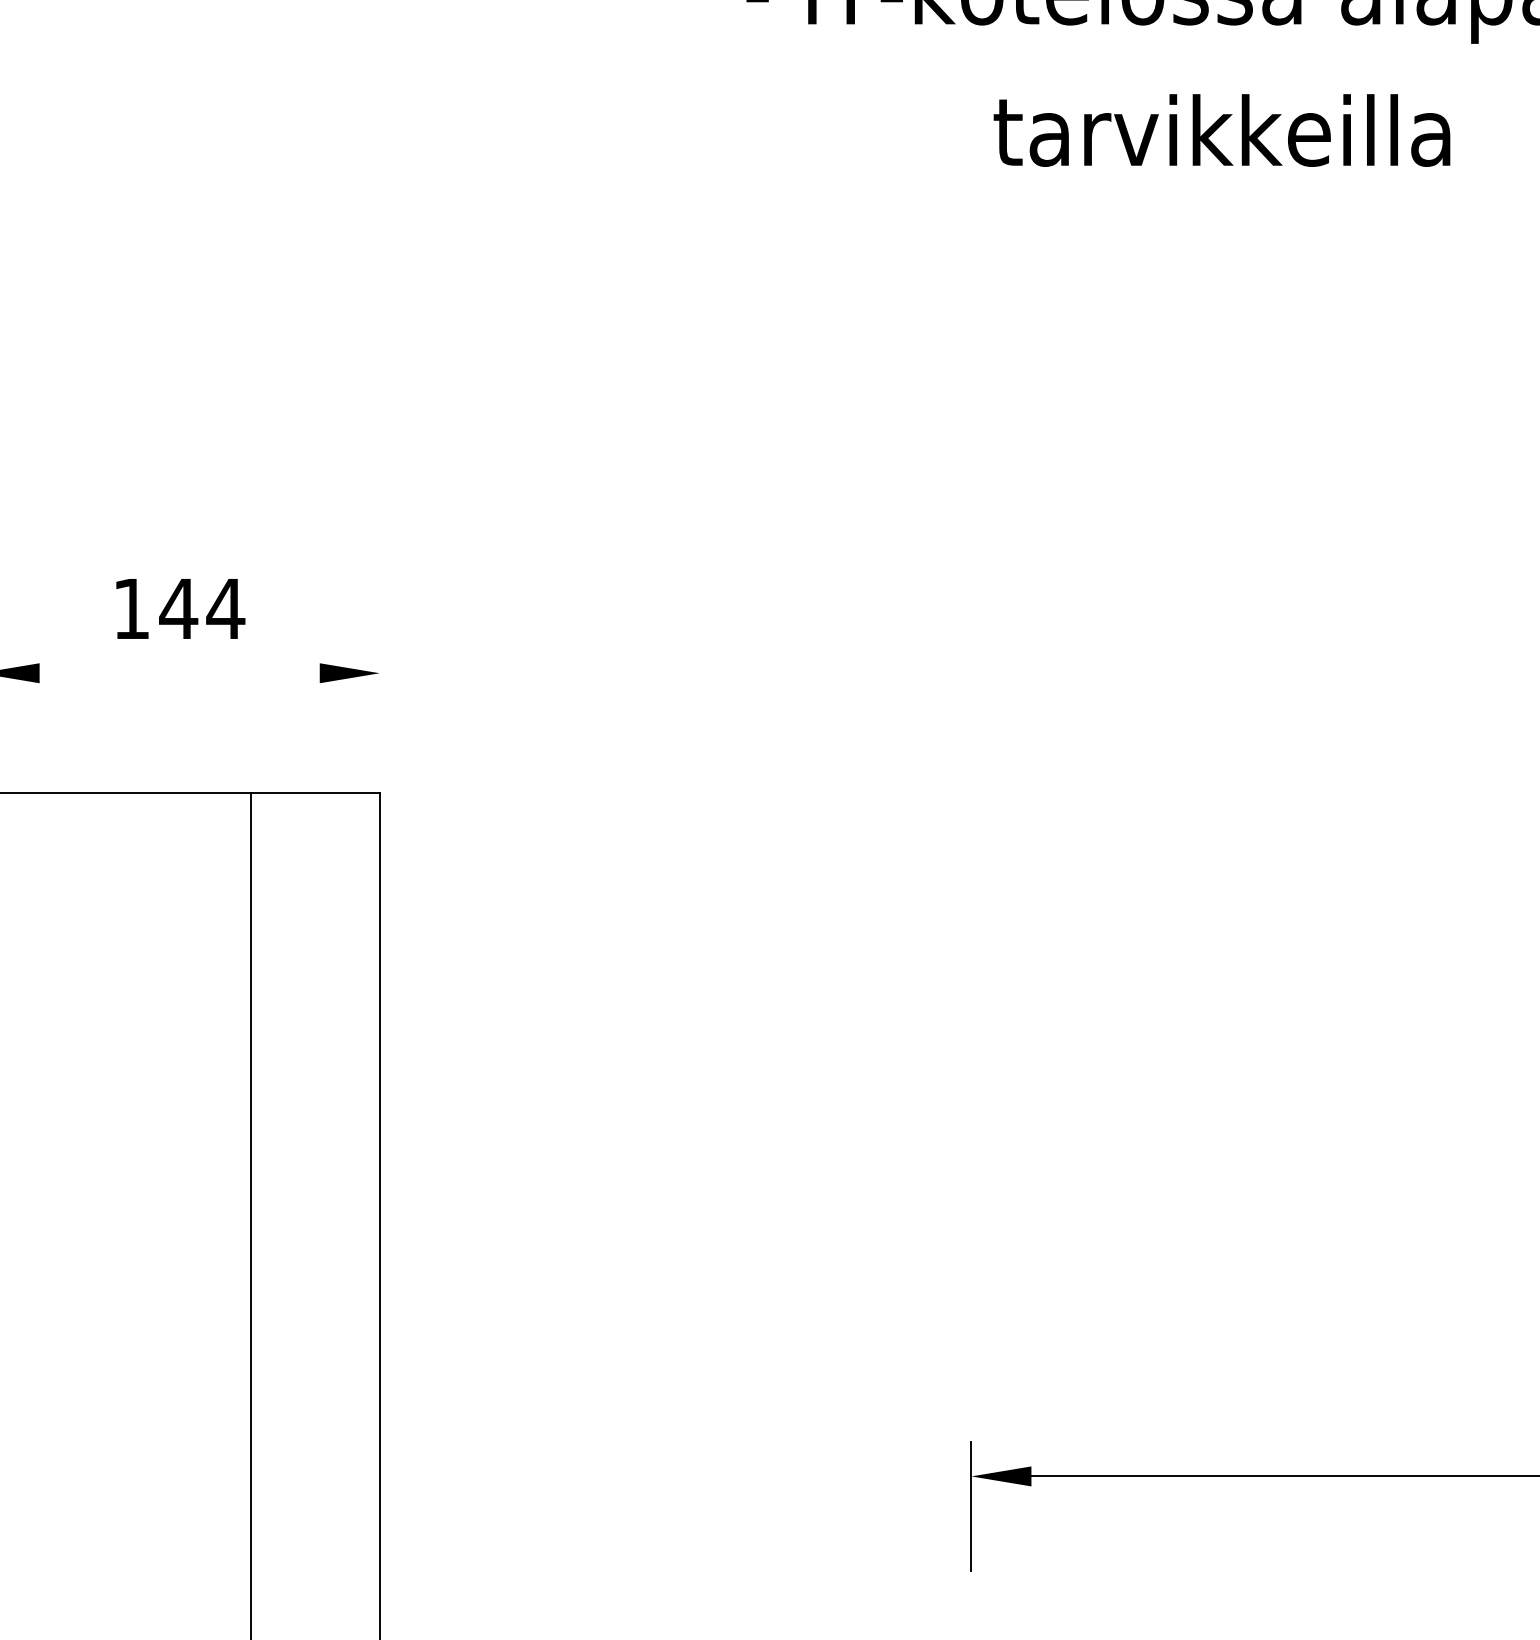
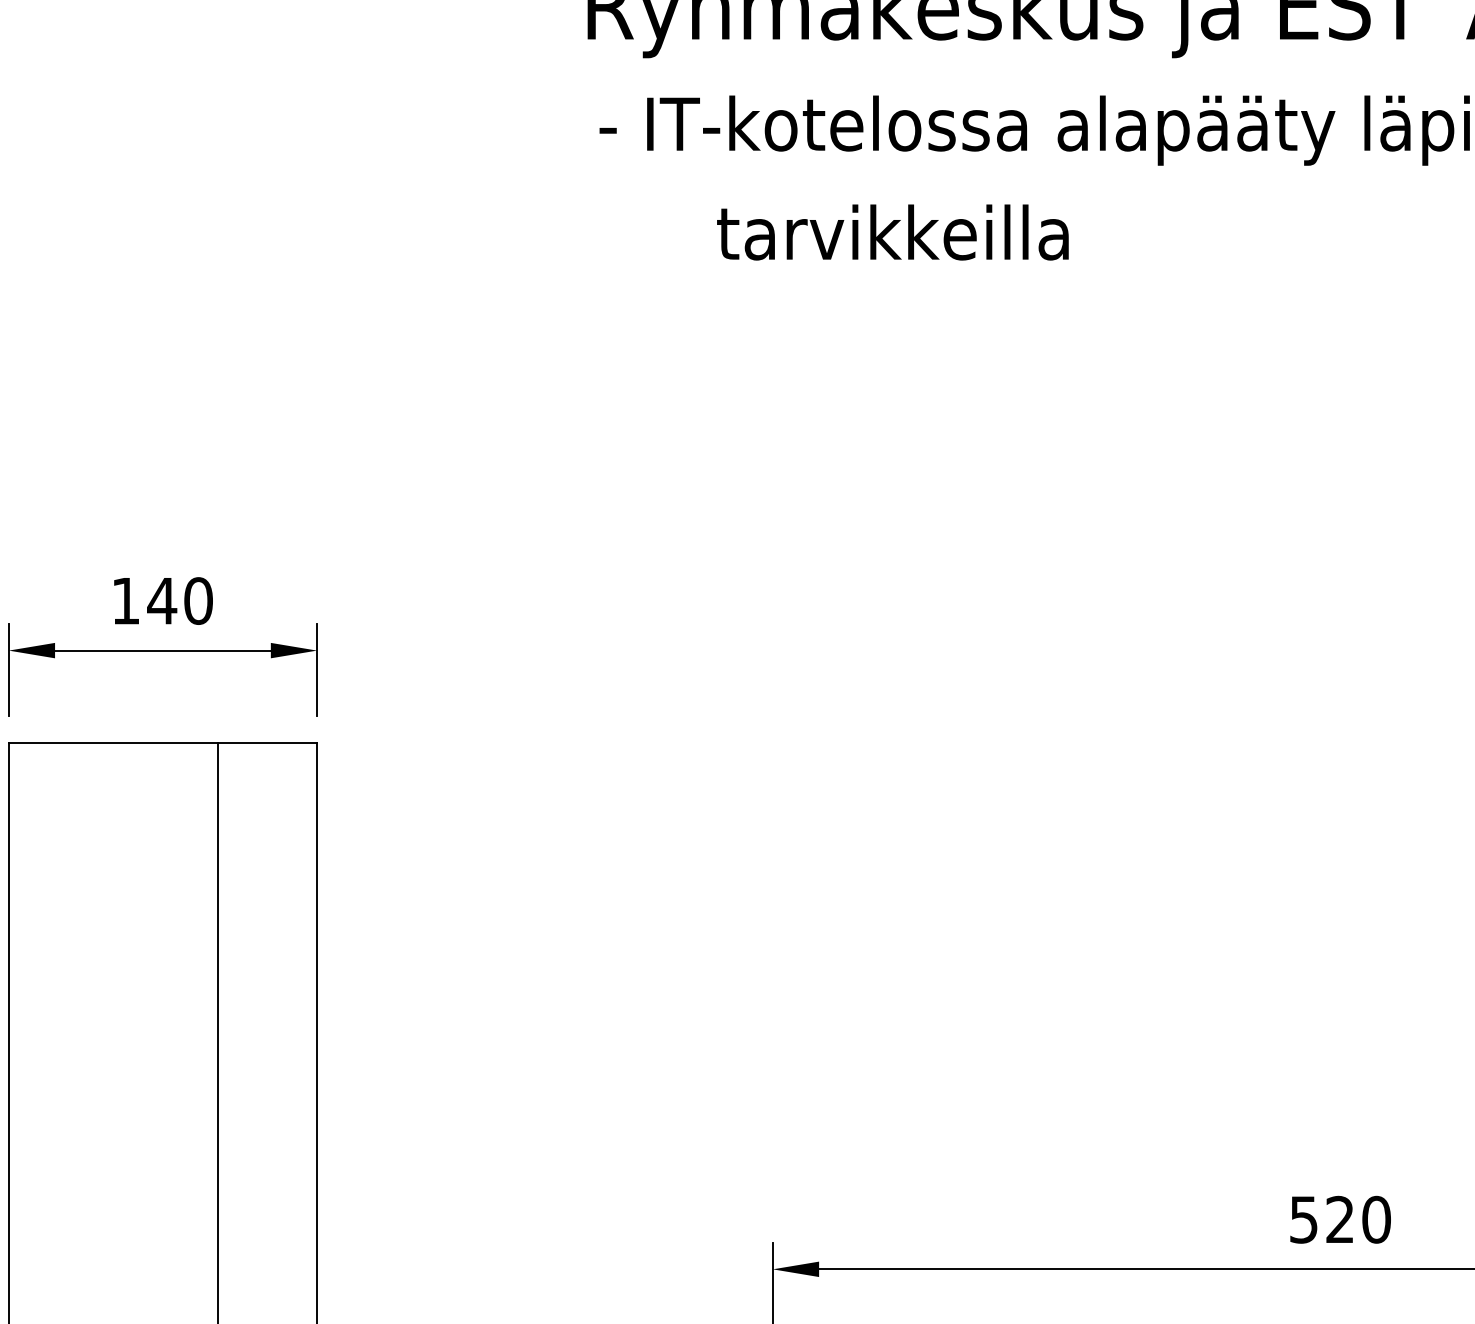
text: (1221, 130) -> (892, 232), moved
text: (225, 608) -> (198, 600), 144 -> 140
line: (179, 673) -> (162, 650), added
line: (380, 699) -> (317, 670), added

